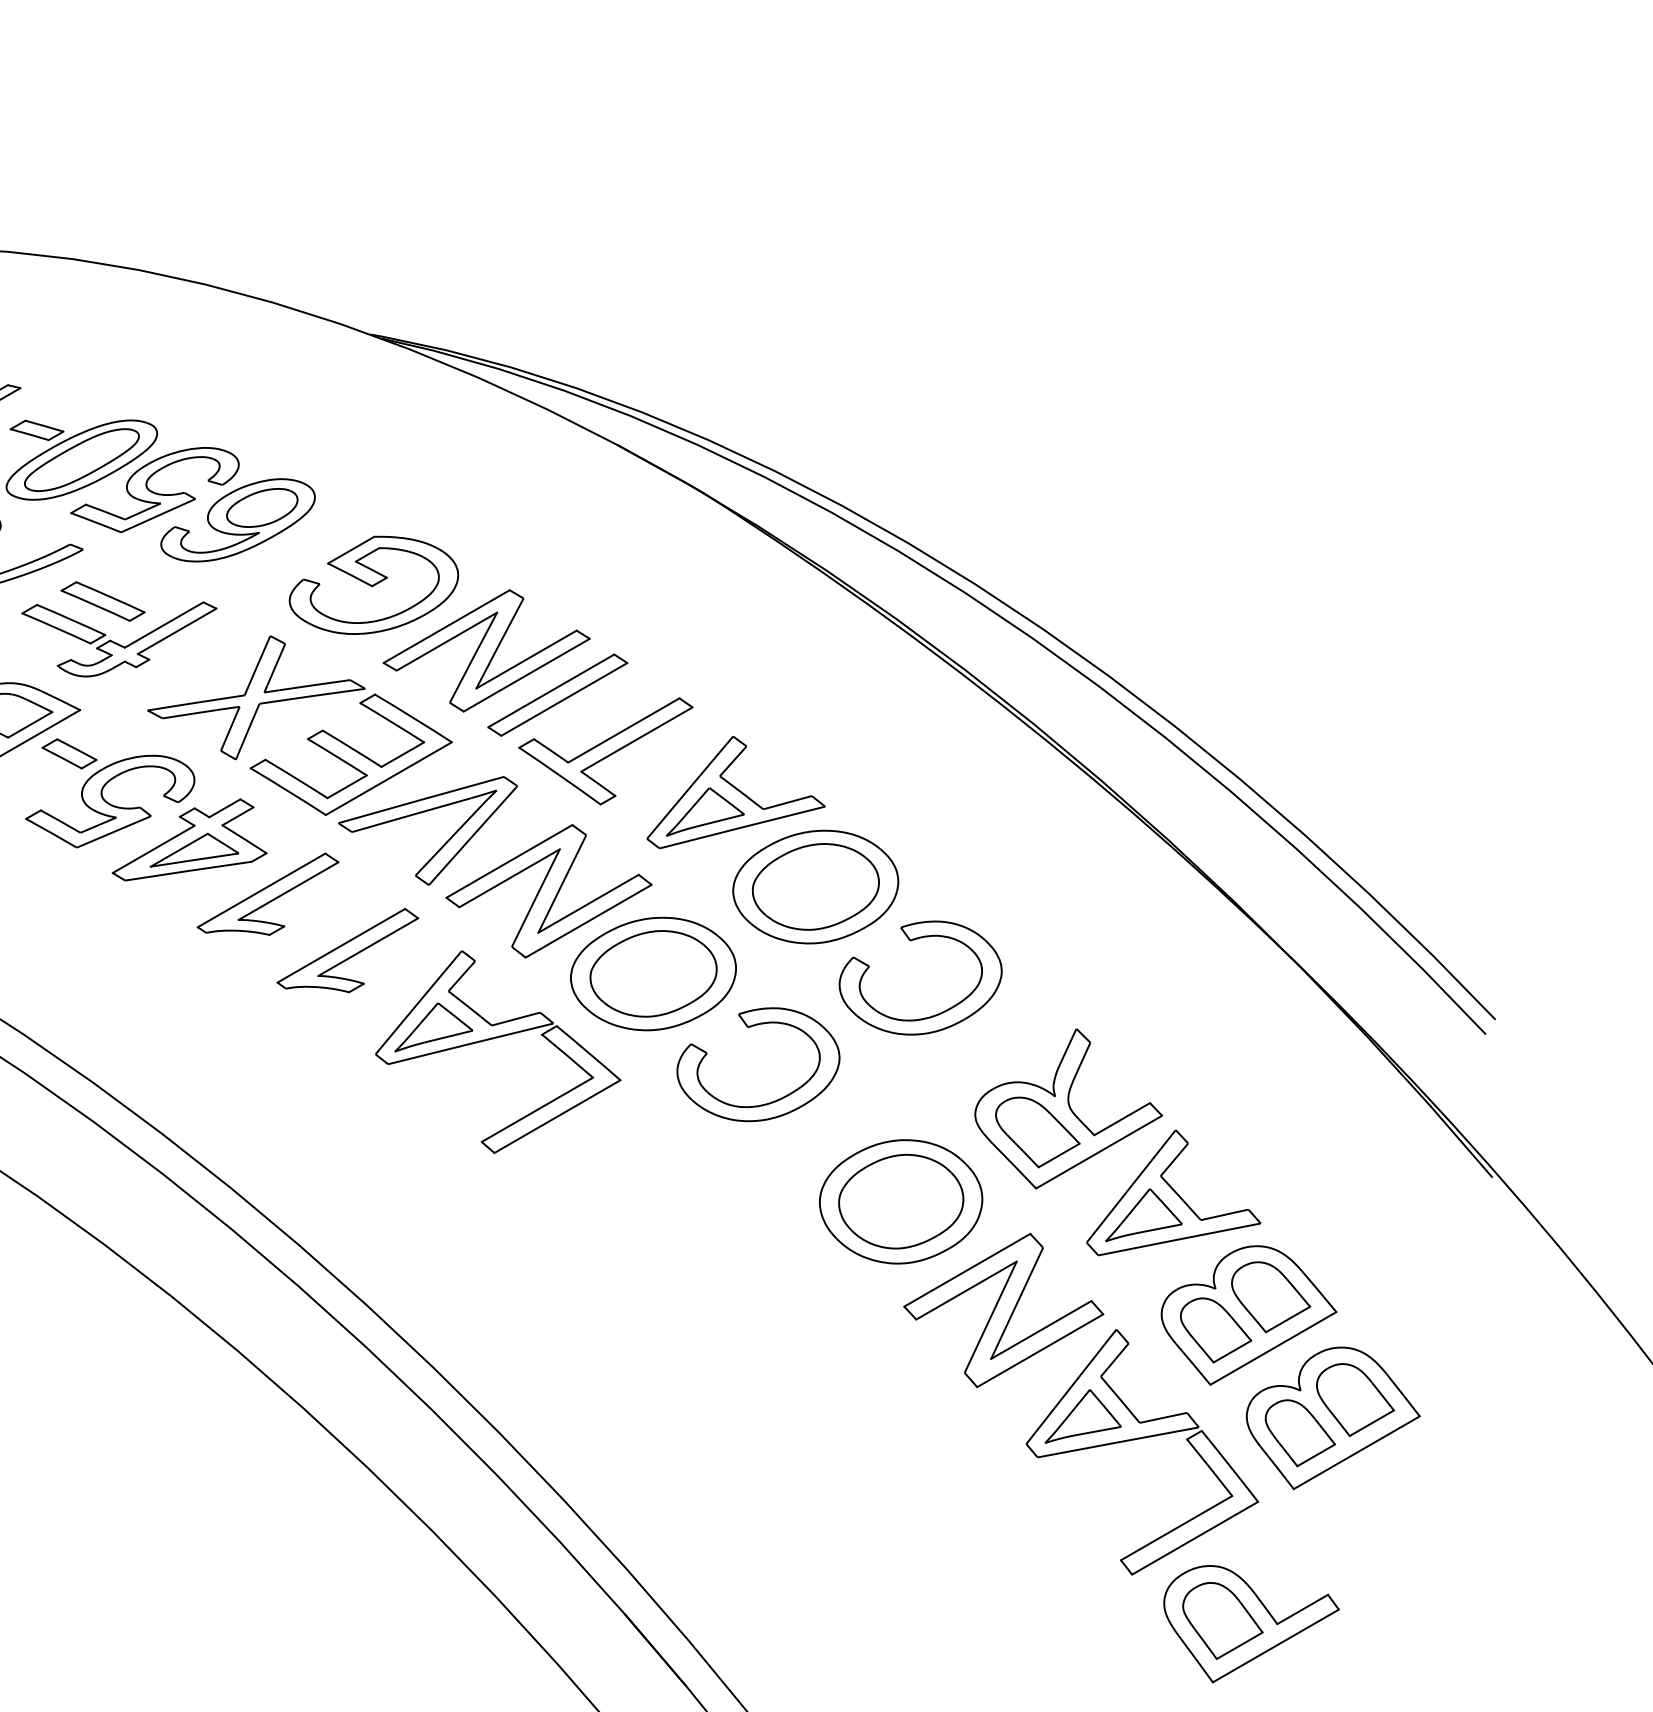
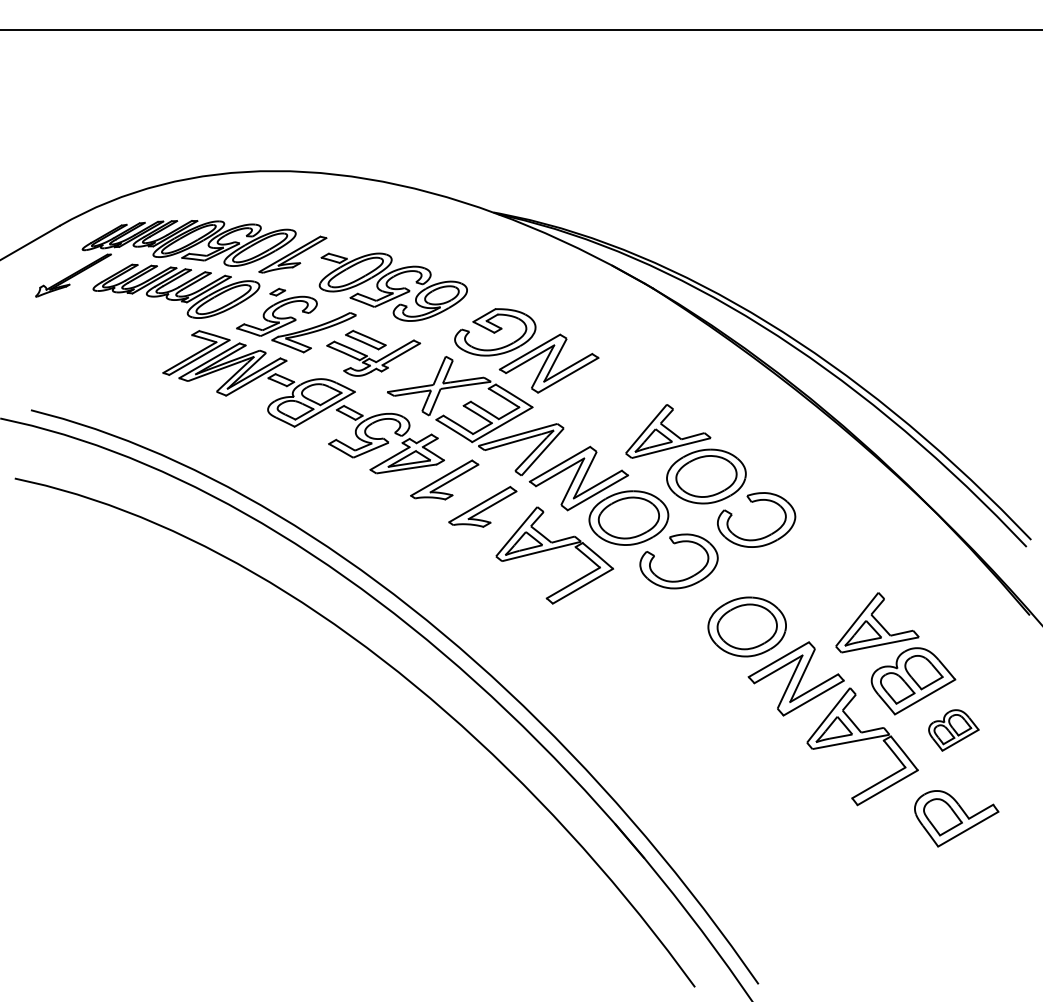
part: (598, 742) -> (602, 407), removed
part: (1067, 1108) -> (826, 582), removed
part: (1332, 1418) -> (953, 730), size x0.6
part: (1251, 1623) -> (956, 818), moved

